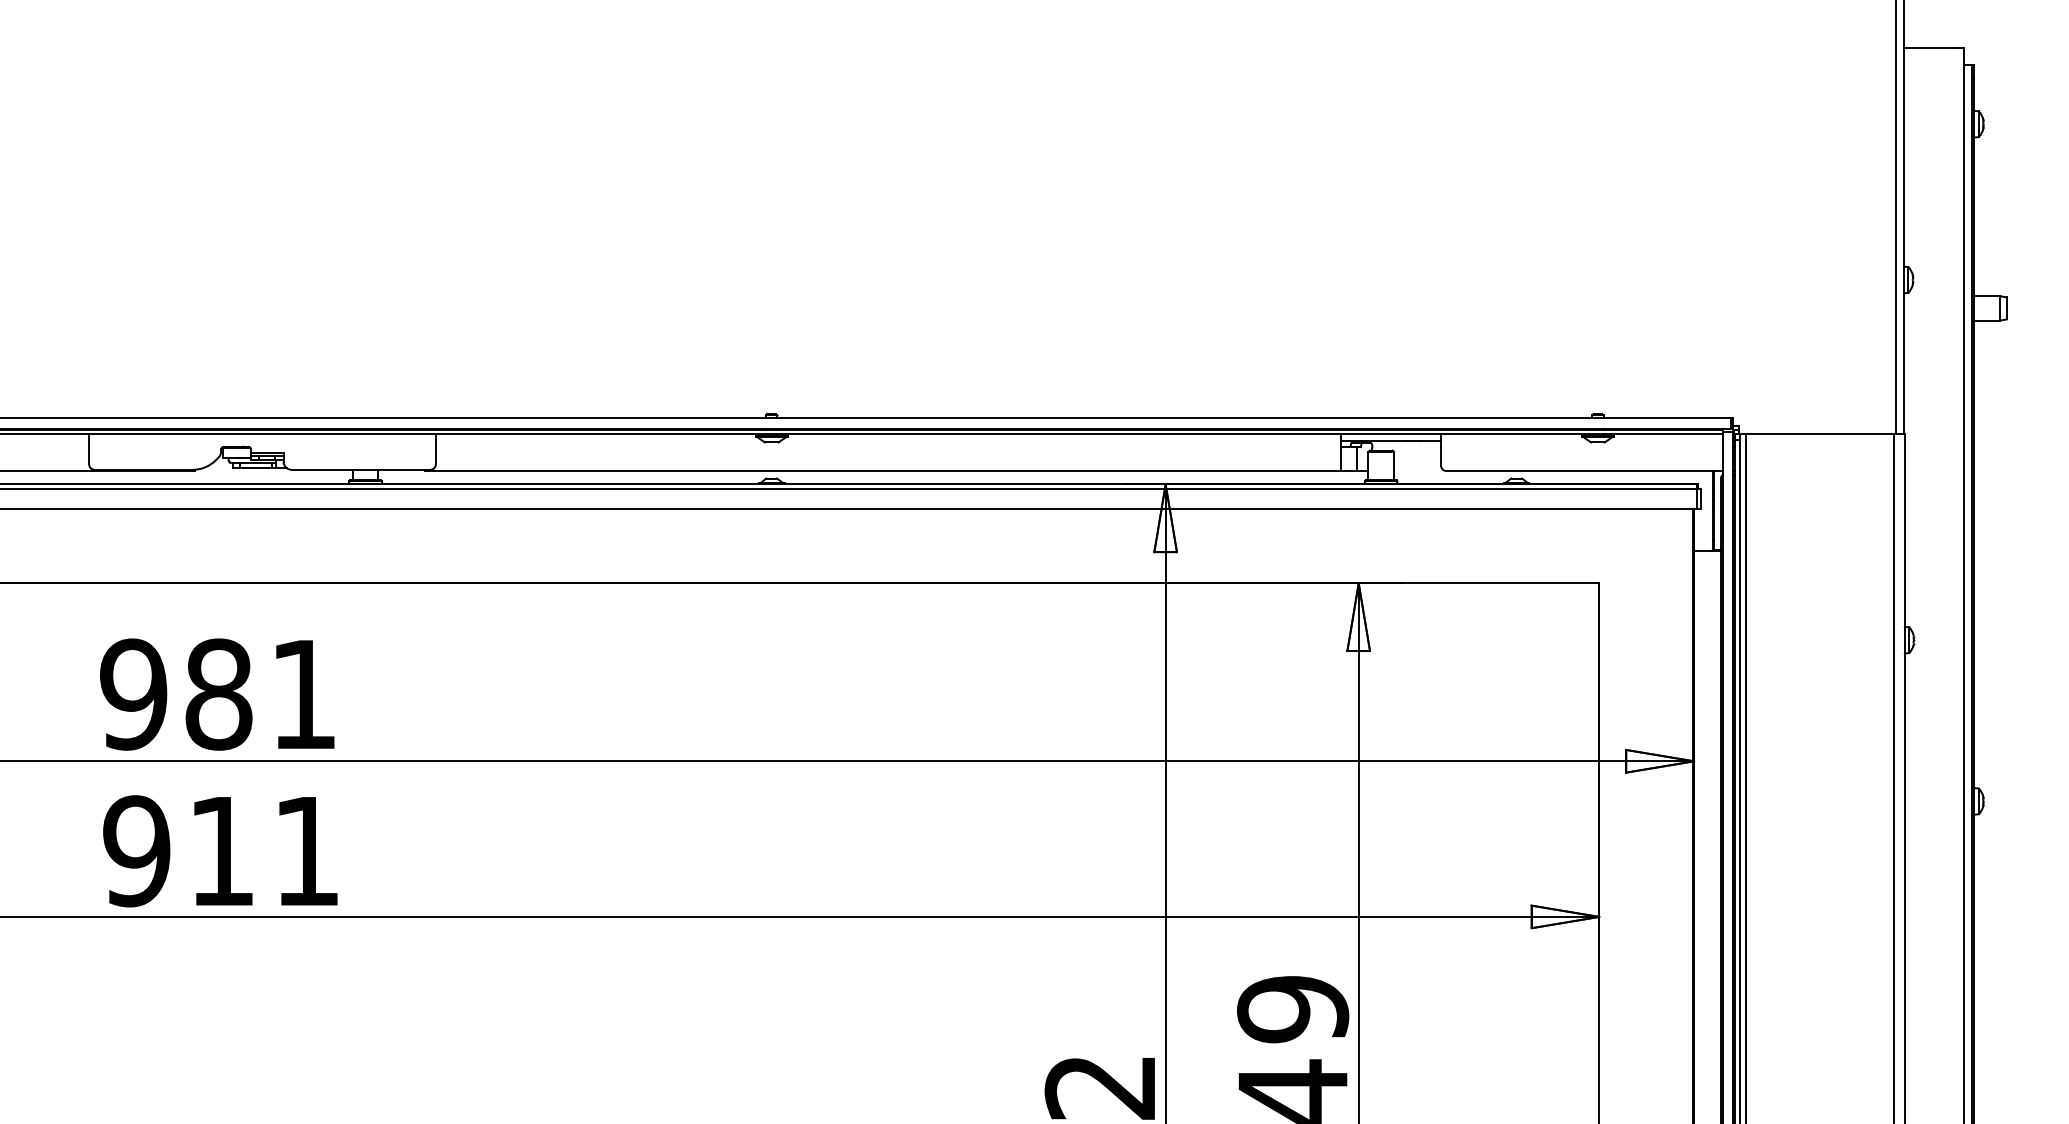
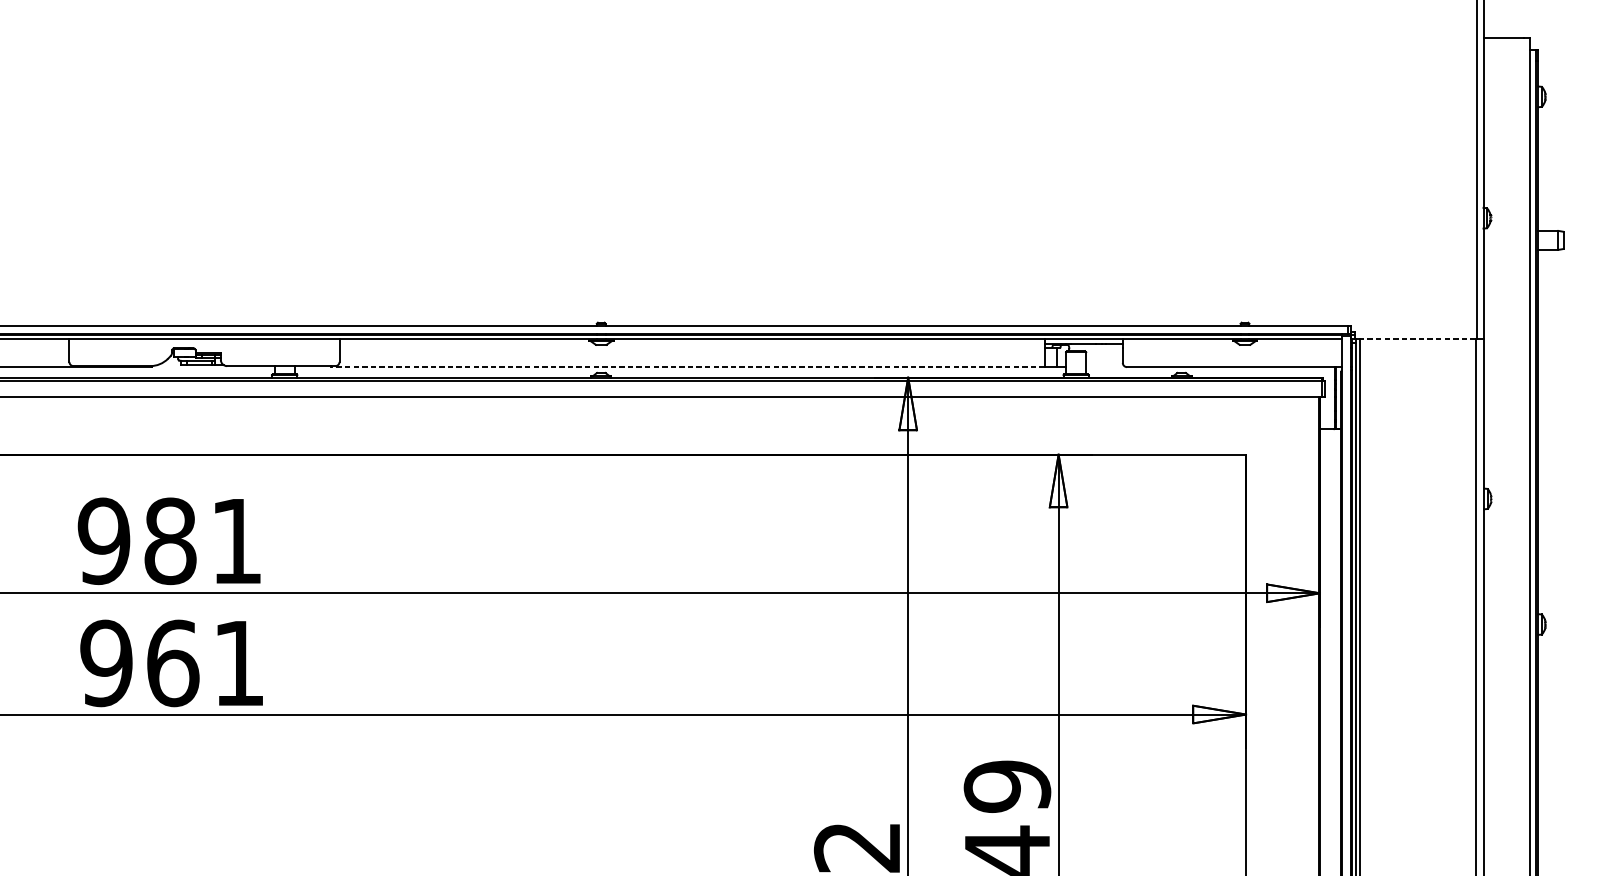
line: (1819, 434) -> (1417, 338), solid -> dashed
line: (882, 471) -> (687, 367), solid -> dashed
text: (222, 851) -> (173, 663), 911 -> 961

